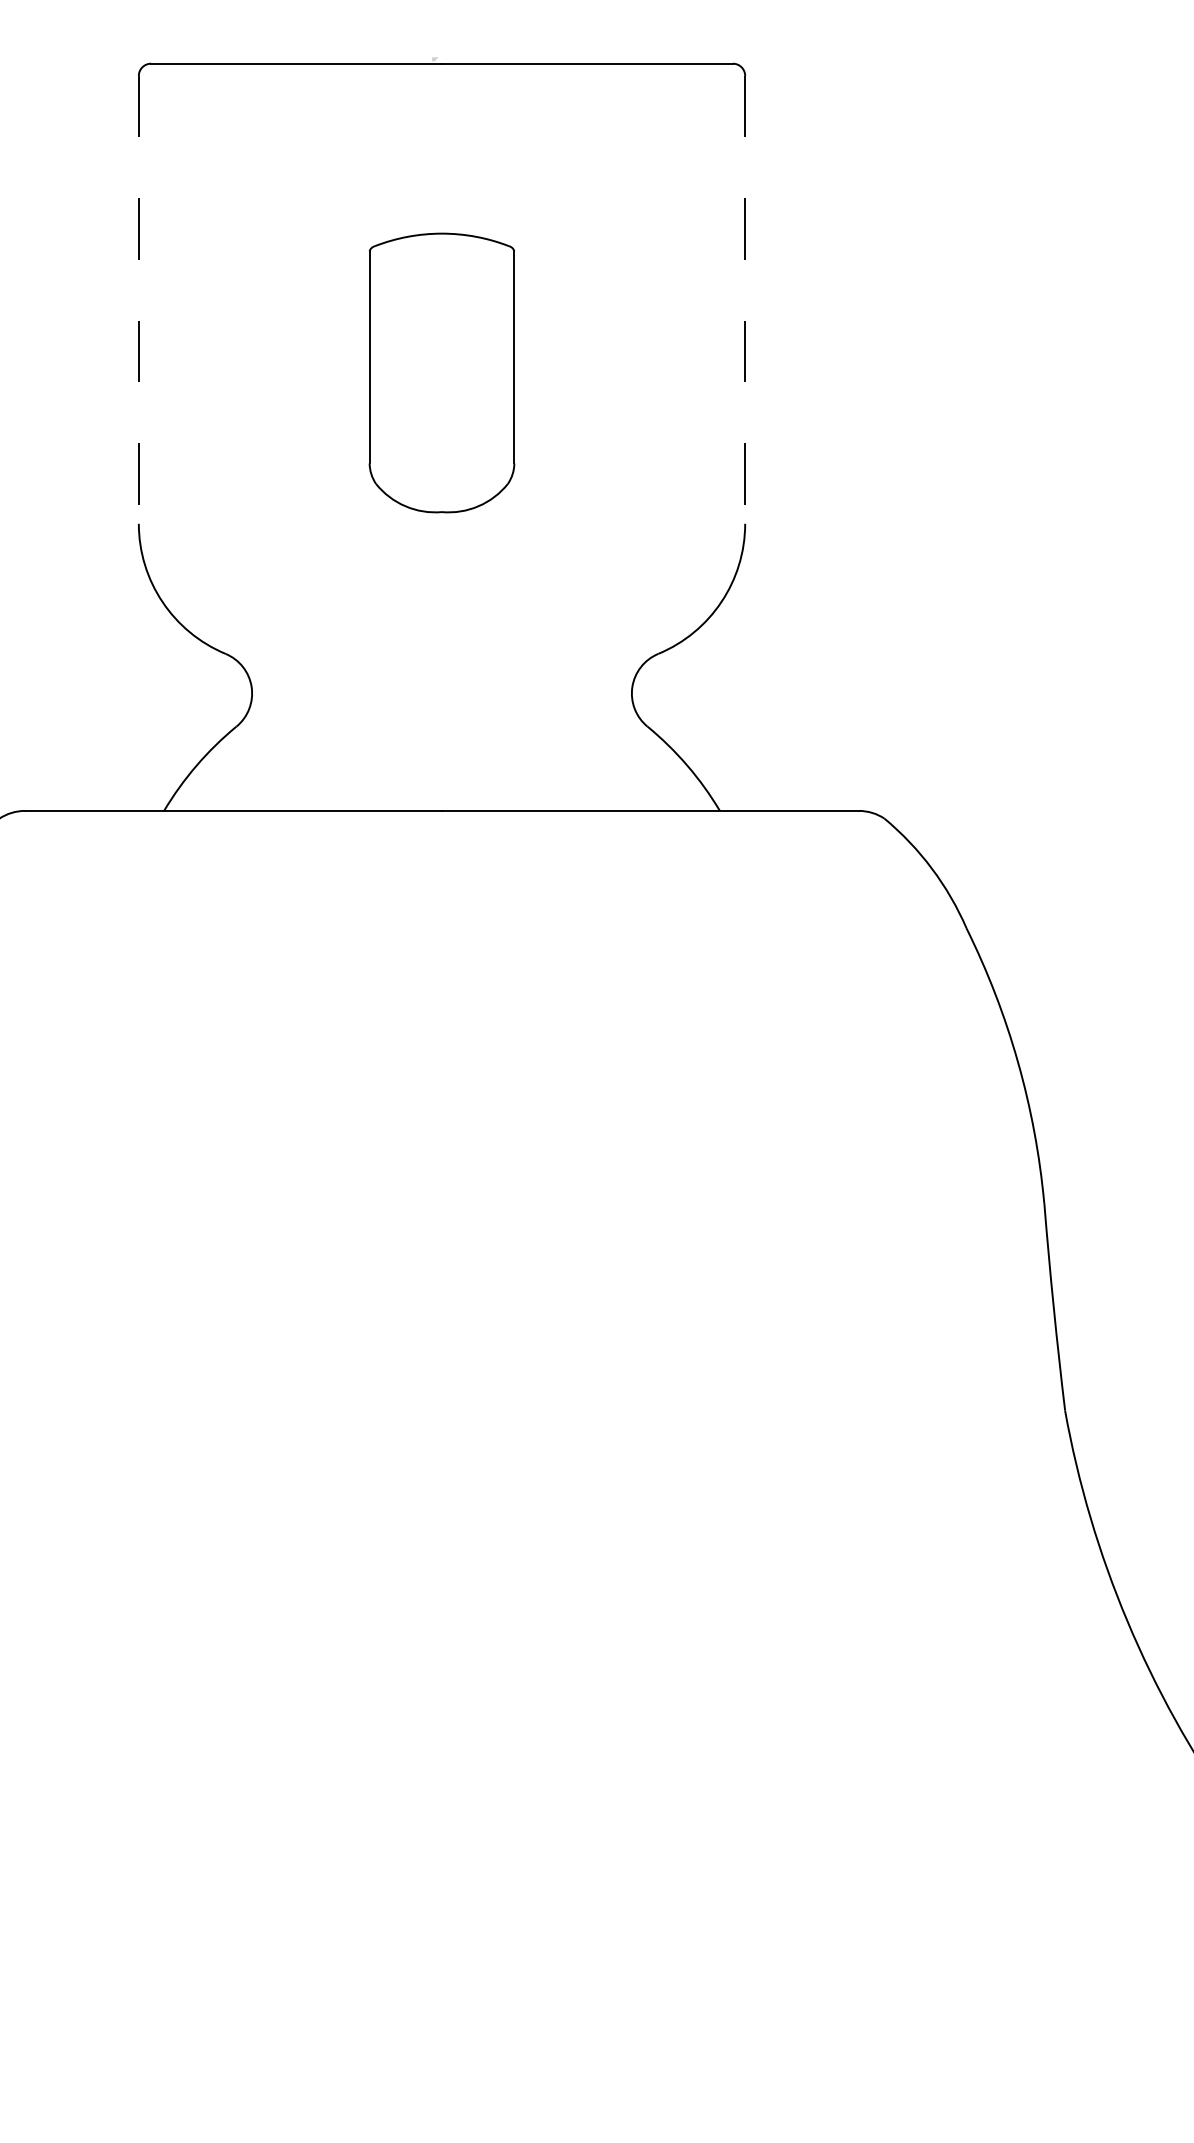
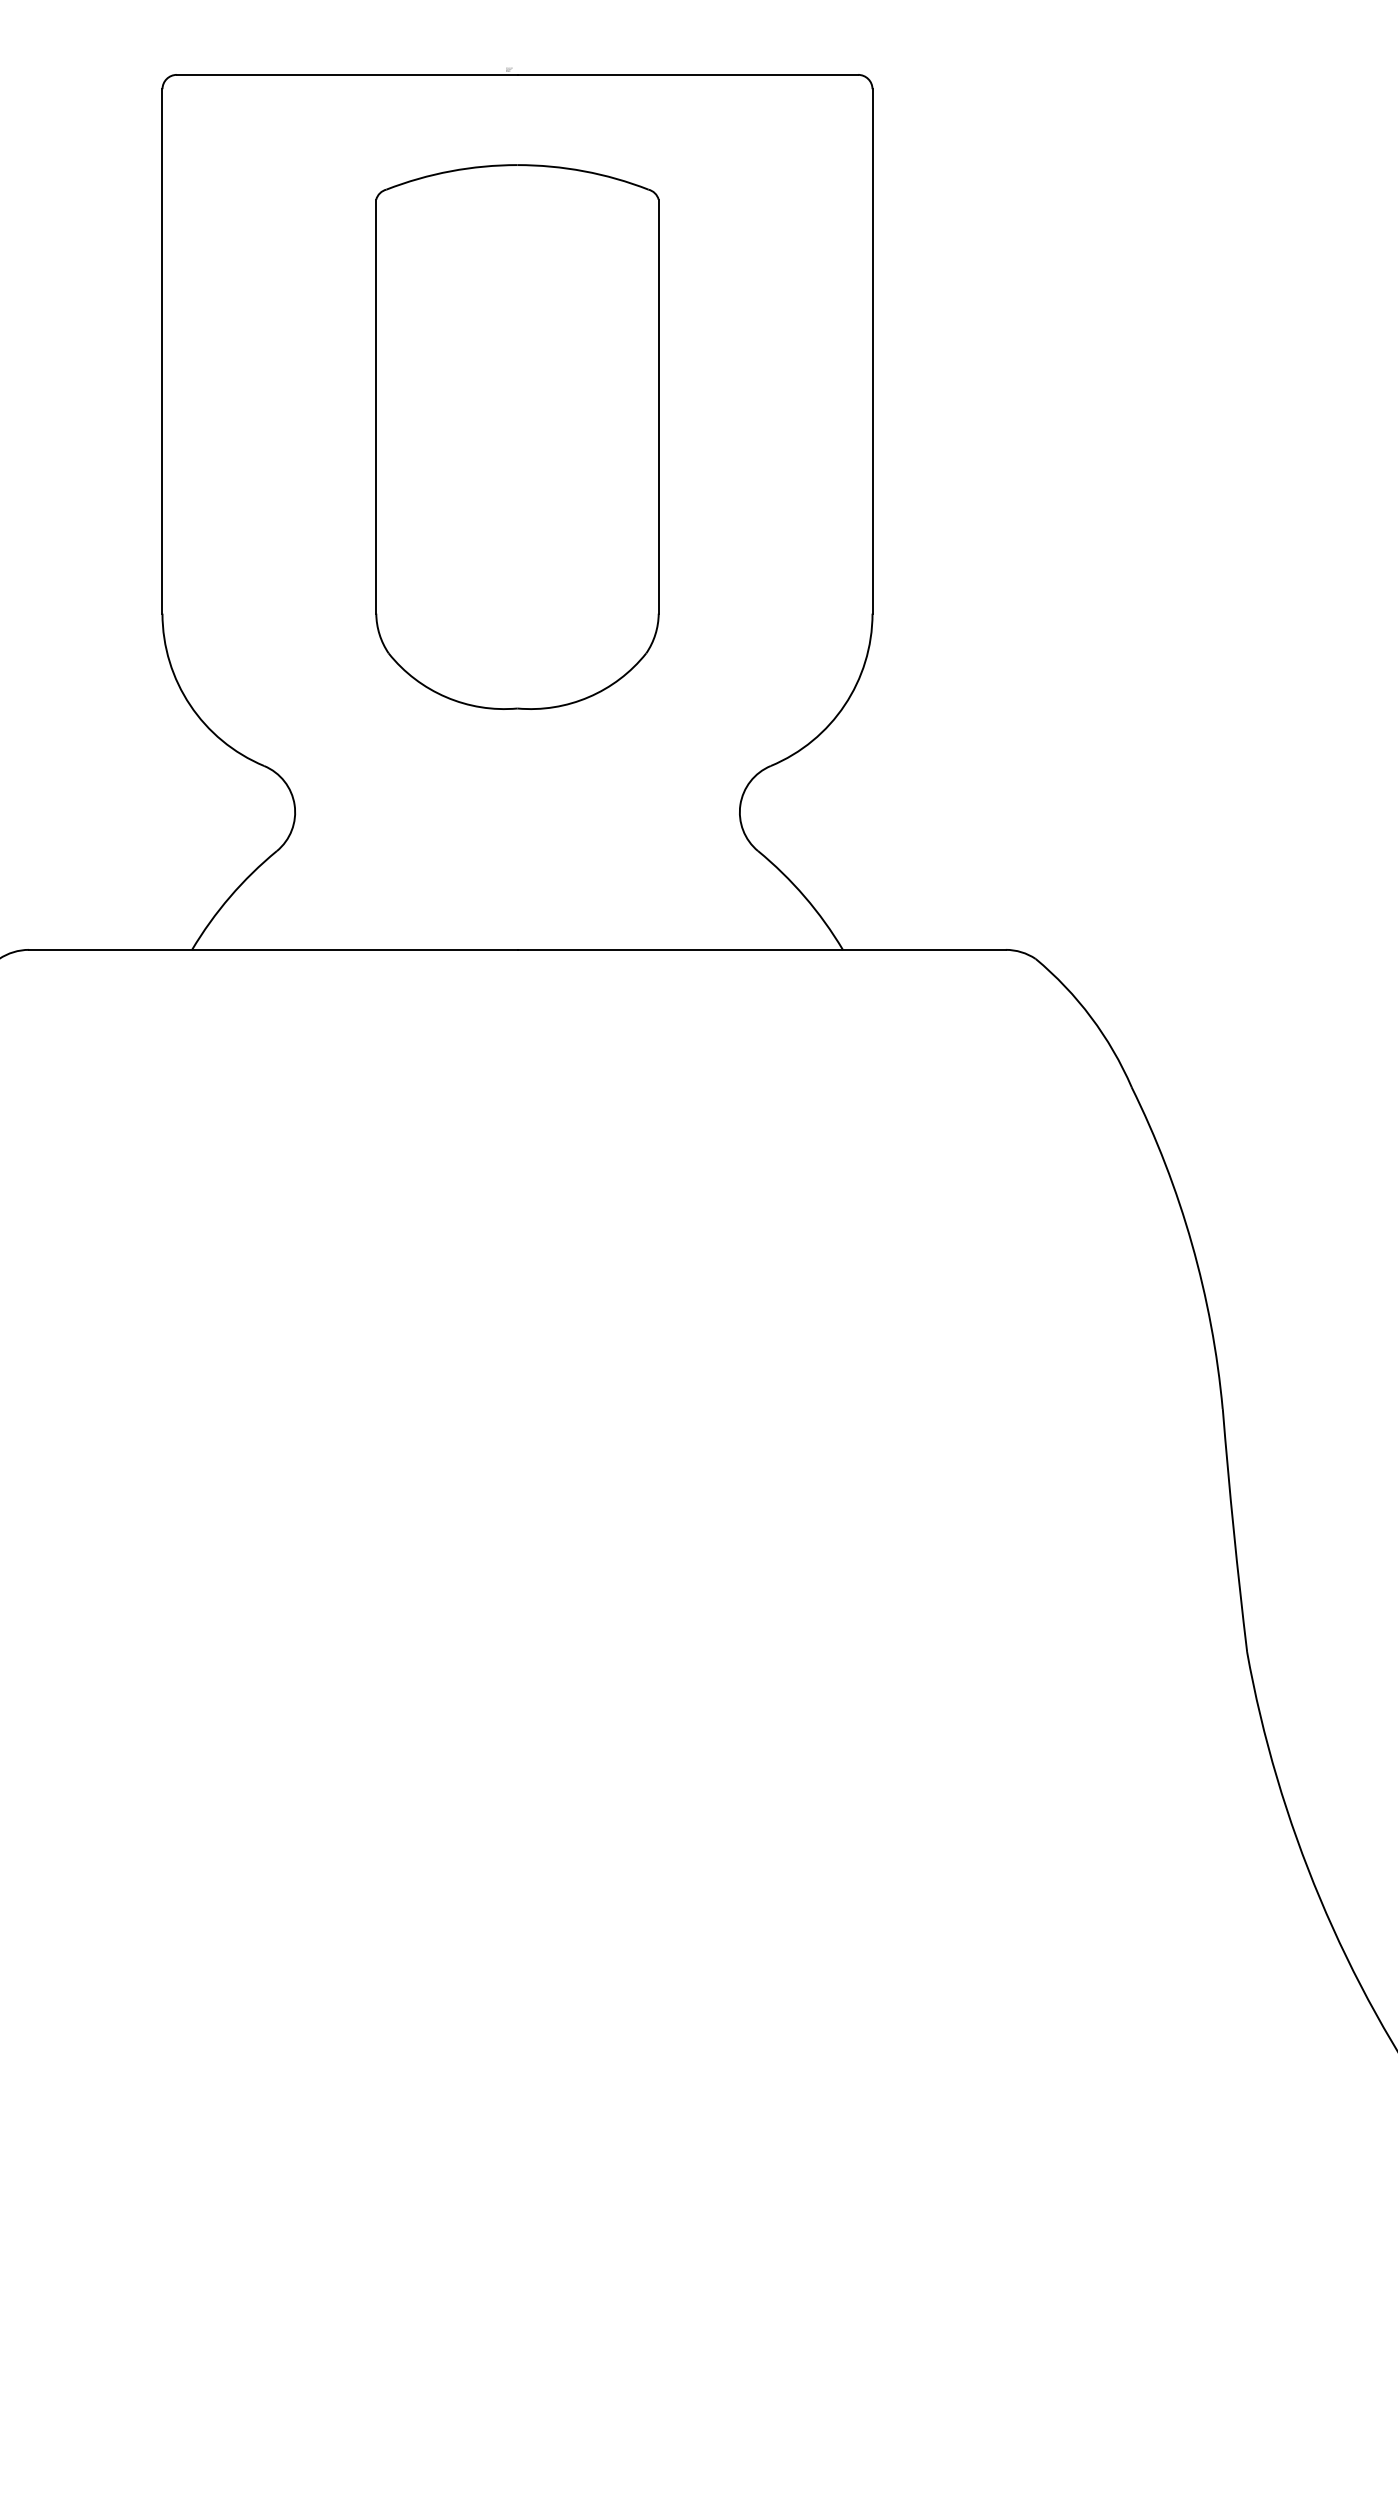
line: (138, 299) -> (162, 350), dashed -> solid
line: (745, 299) -> (872, 350), dashed -> solid
part: (441, 372) -> (516, 436), size x1.67

